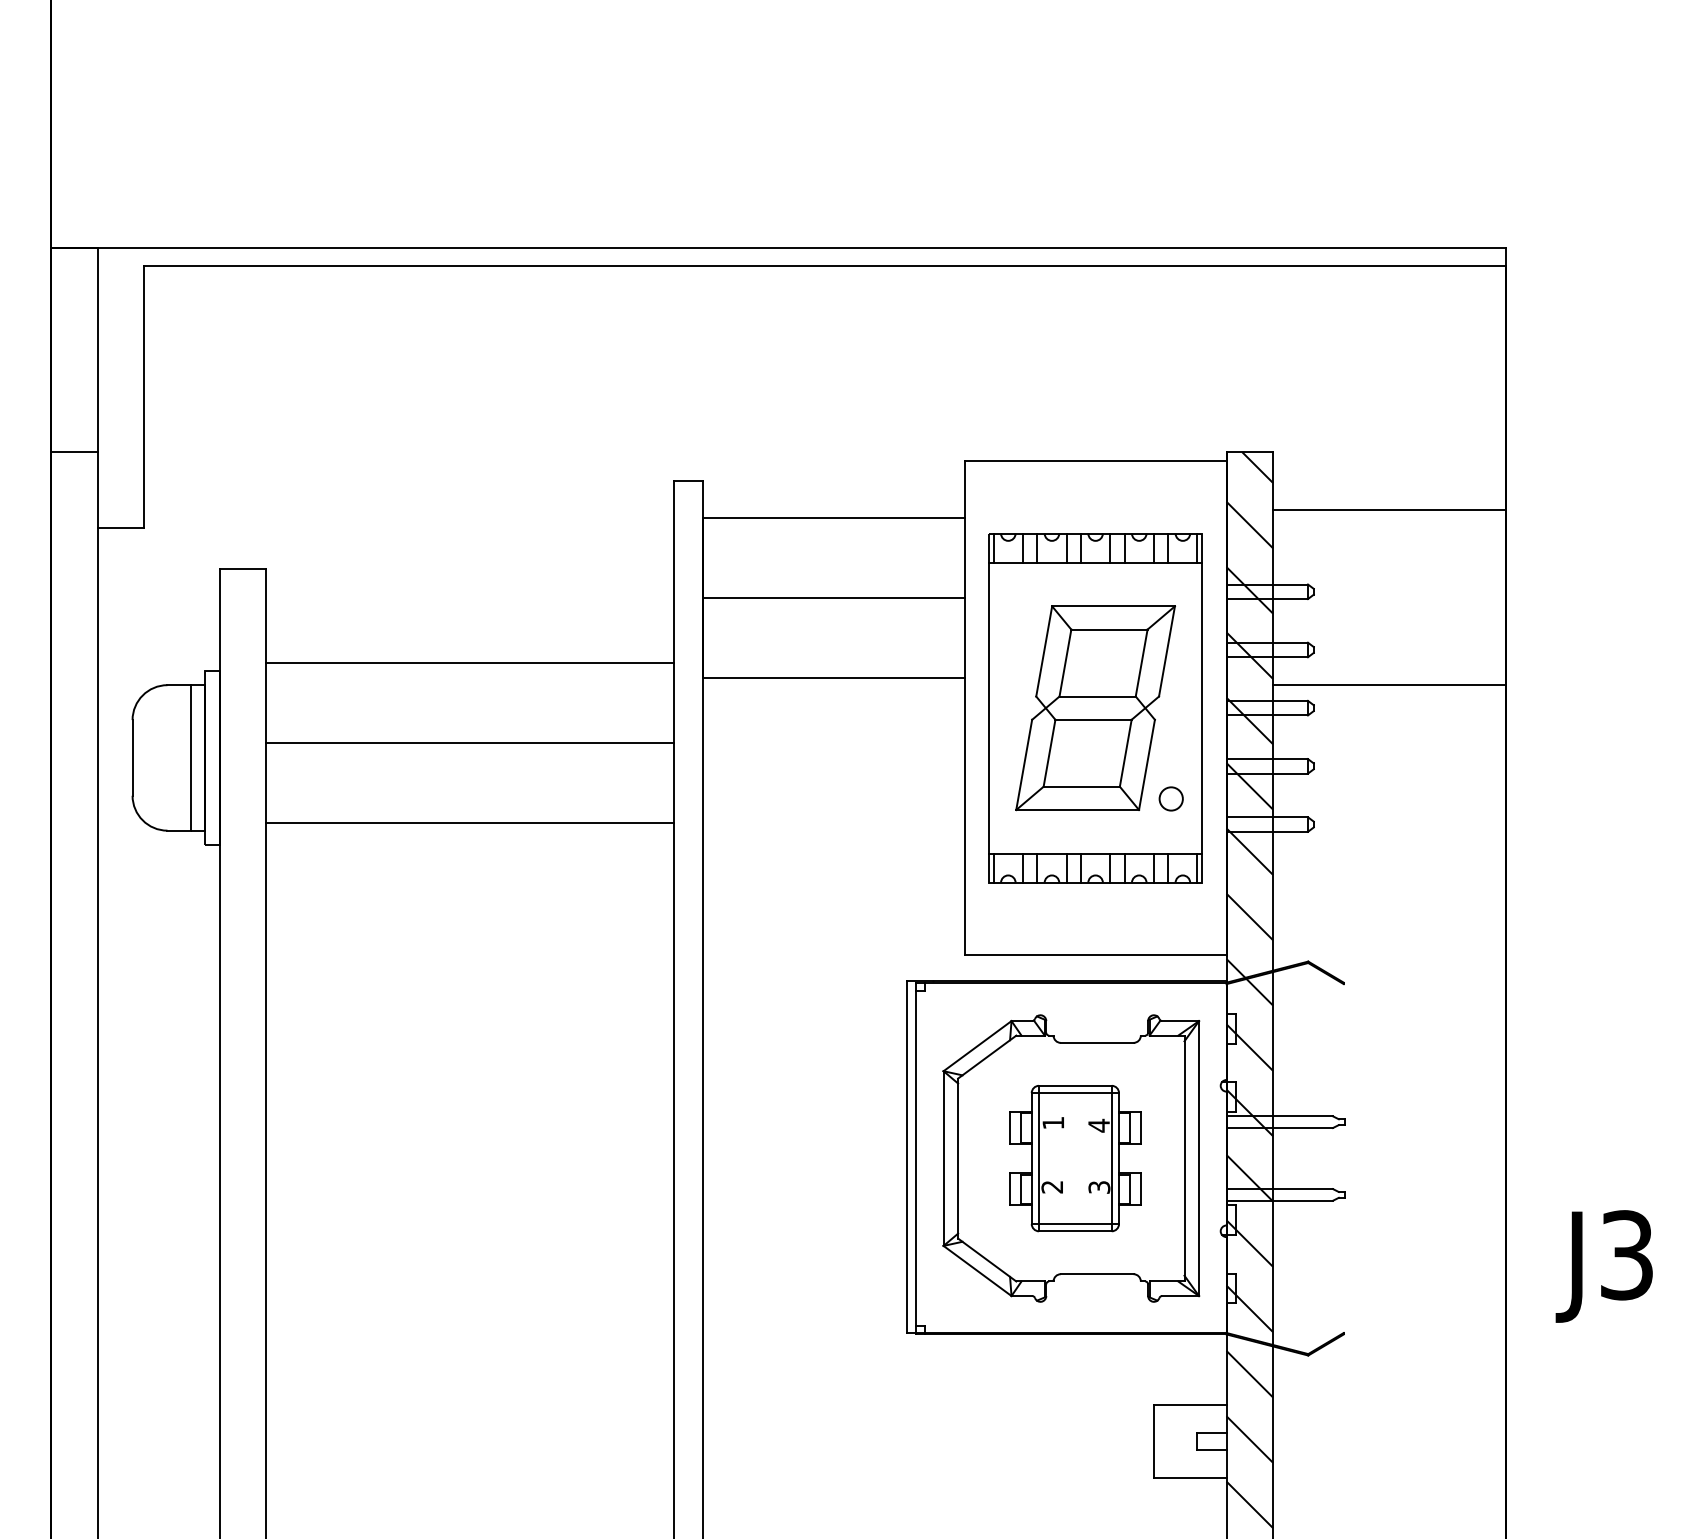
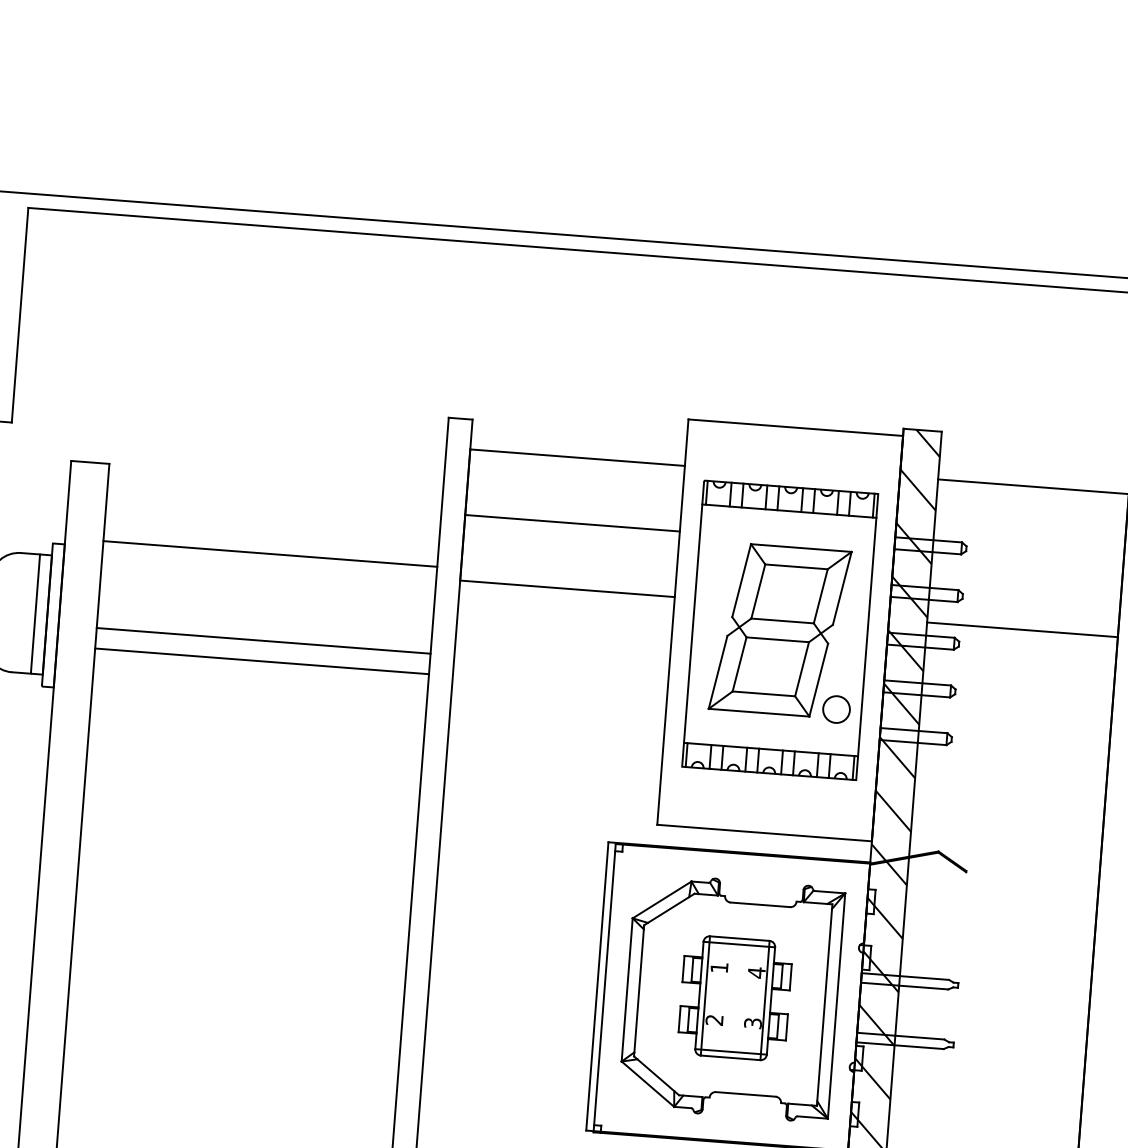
line: (469, 743) -> (261, 661), moved
circle: (1170, 798) -> (835, 709), size x1.4
line: (469, 823) -> (263, 641), moved

